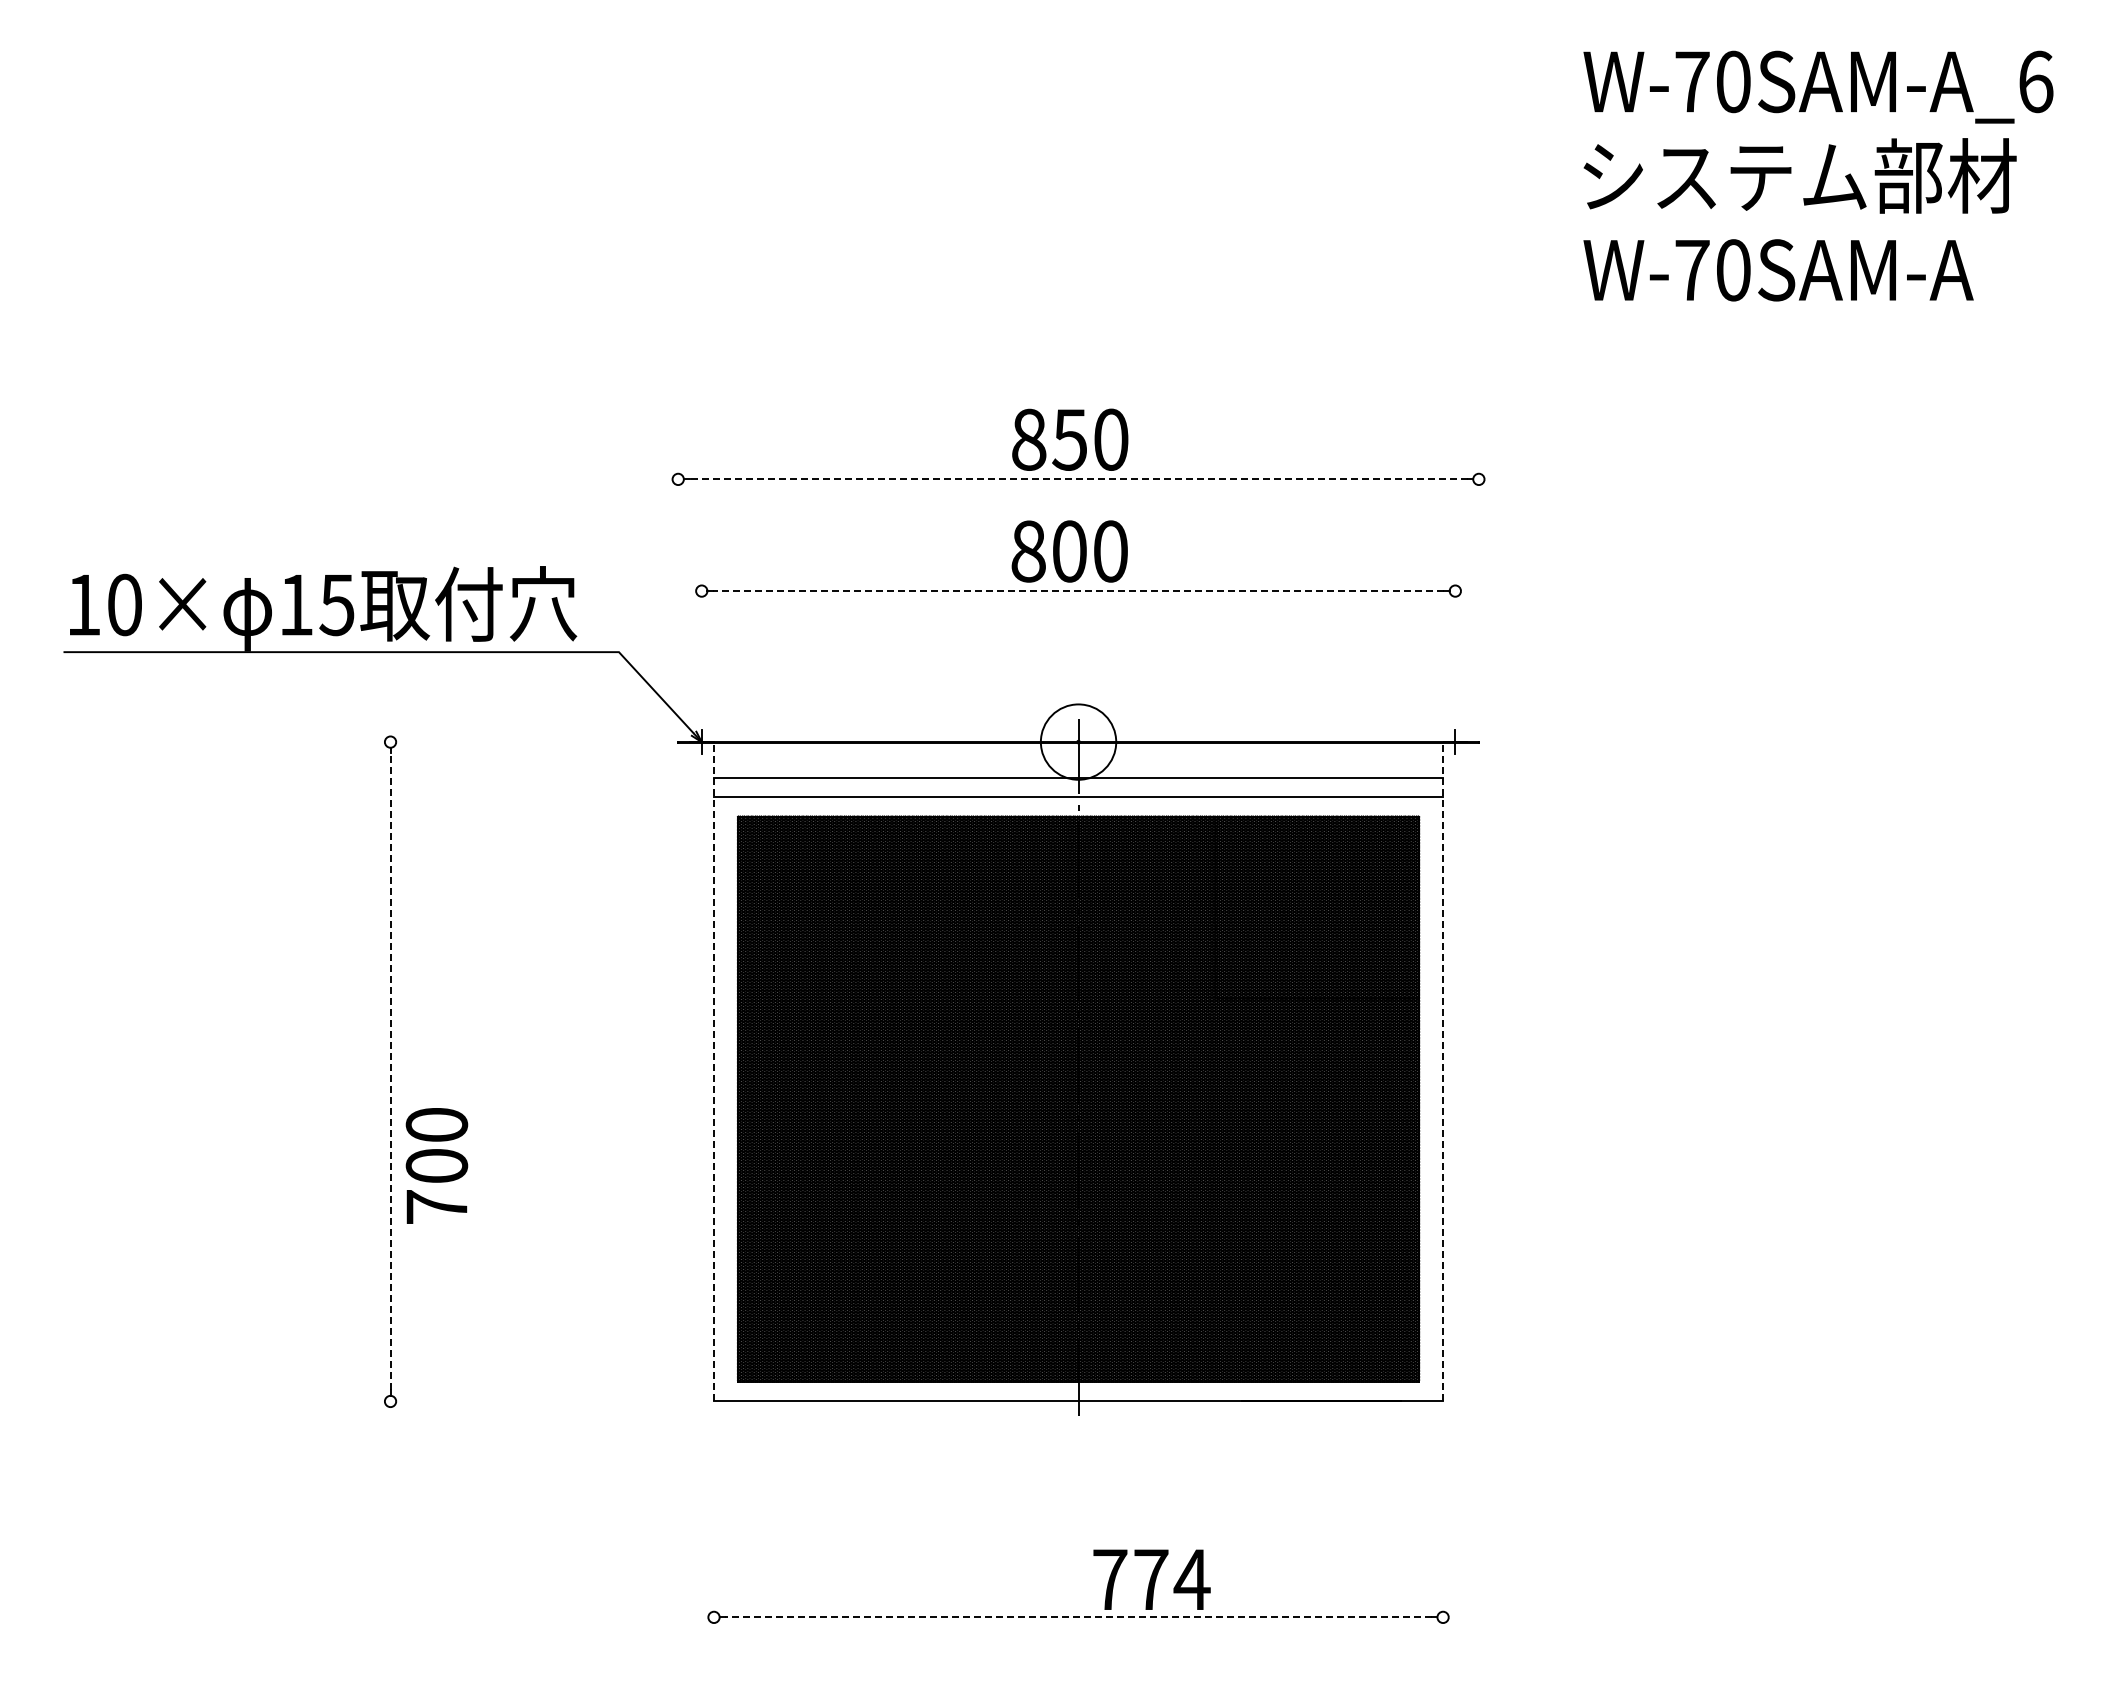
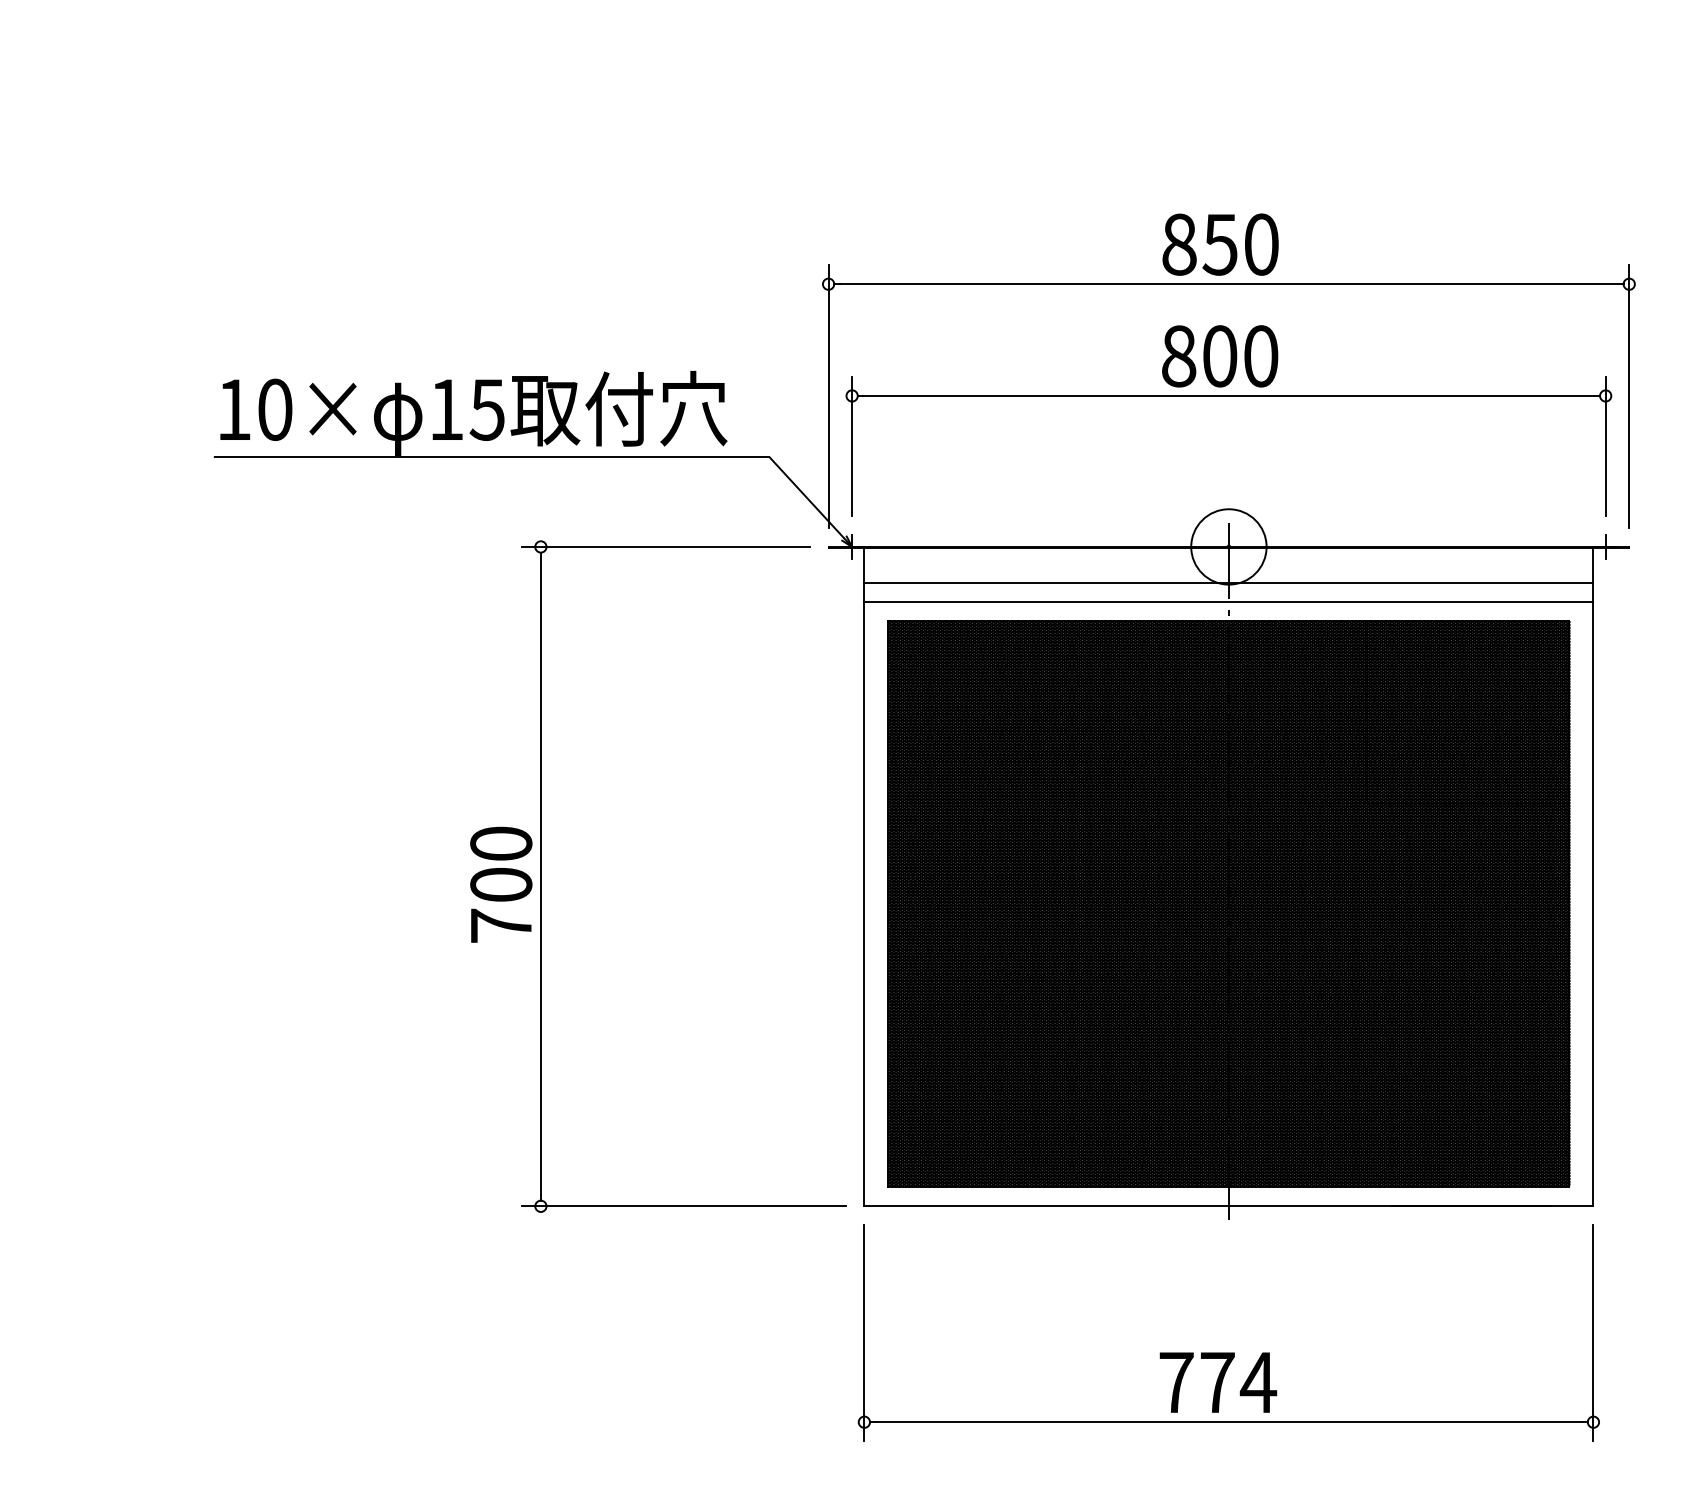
line: (1078, 479) -> (1228, 284), dashed -> solid
line: (678, 591) -> (828, 396), added
line: (1078, 591) -> (1228, 396), dashed -> solid
line: (1478, 591) -> (1628, 396), added
line: (701, 641) -> (851, 446), added
line: (1455, 641) -> (1605, 446), added
line: (515, 742) -> (665, 547), added
line: (390, 1071) -> (540, 876), dashed -> solid
line: (714, 1071) -> (864, 876), dashed -> solid
line: (1443, 1071) -> (1593, 876), dashed -> solid
text: (436, 1165) -> (500, 884), moved
line: (533, 1401) -> (683, 1206), added
line: (714, 1528) -> (864, 1333), added
line: (1443, 1528) -> (1593, 1333), added
text: (1151, 1579) -> (1217, 1382), moved
line: (1078, 1617) -> (1228, 1422), dashed -> solid

